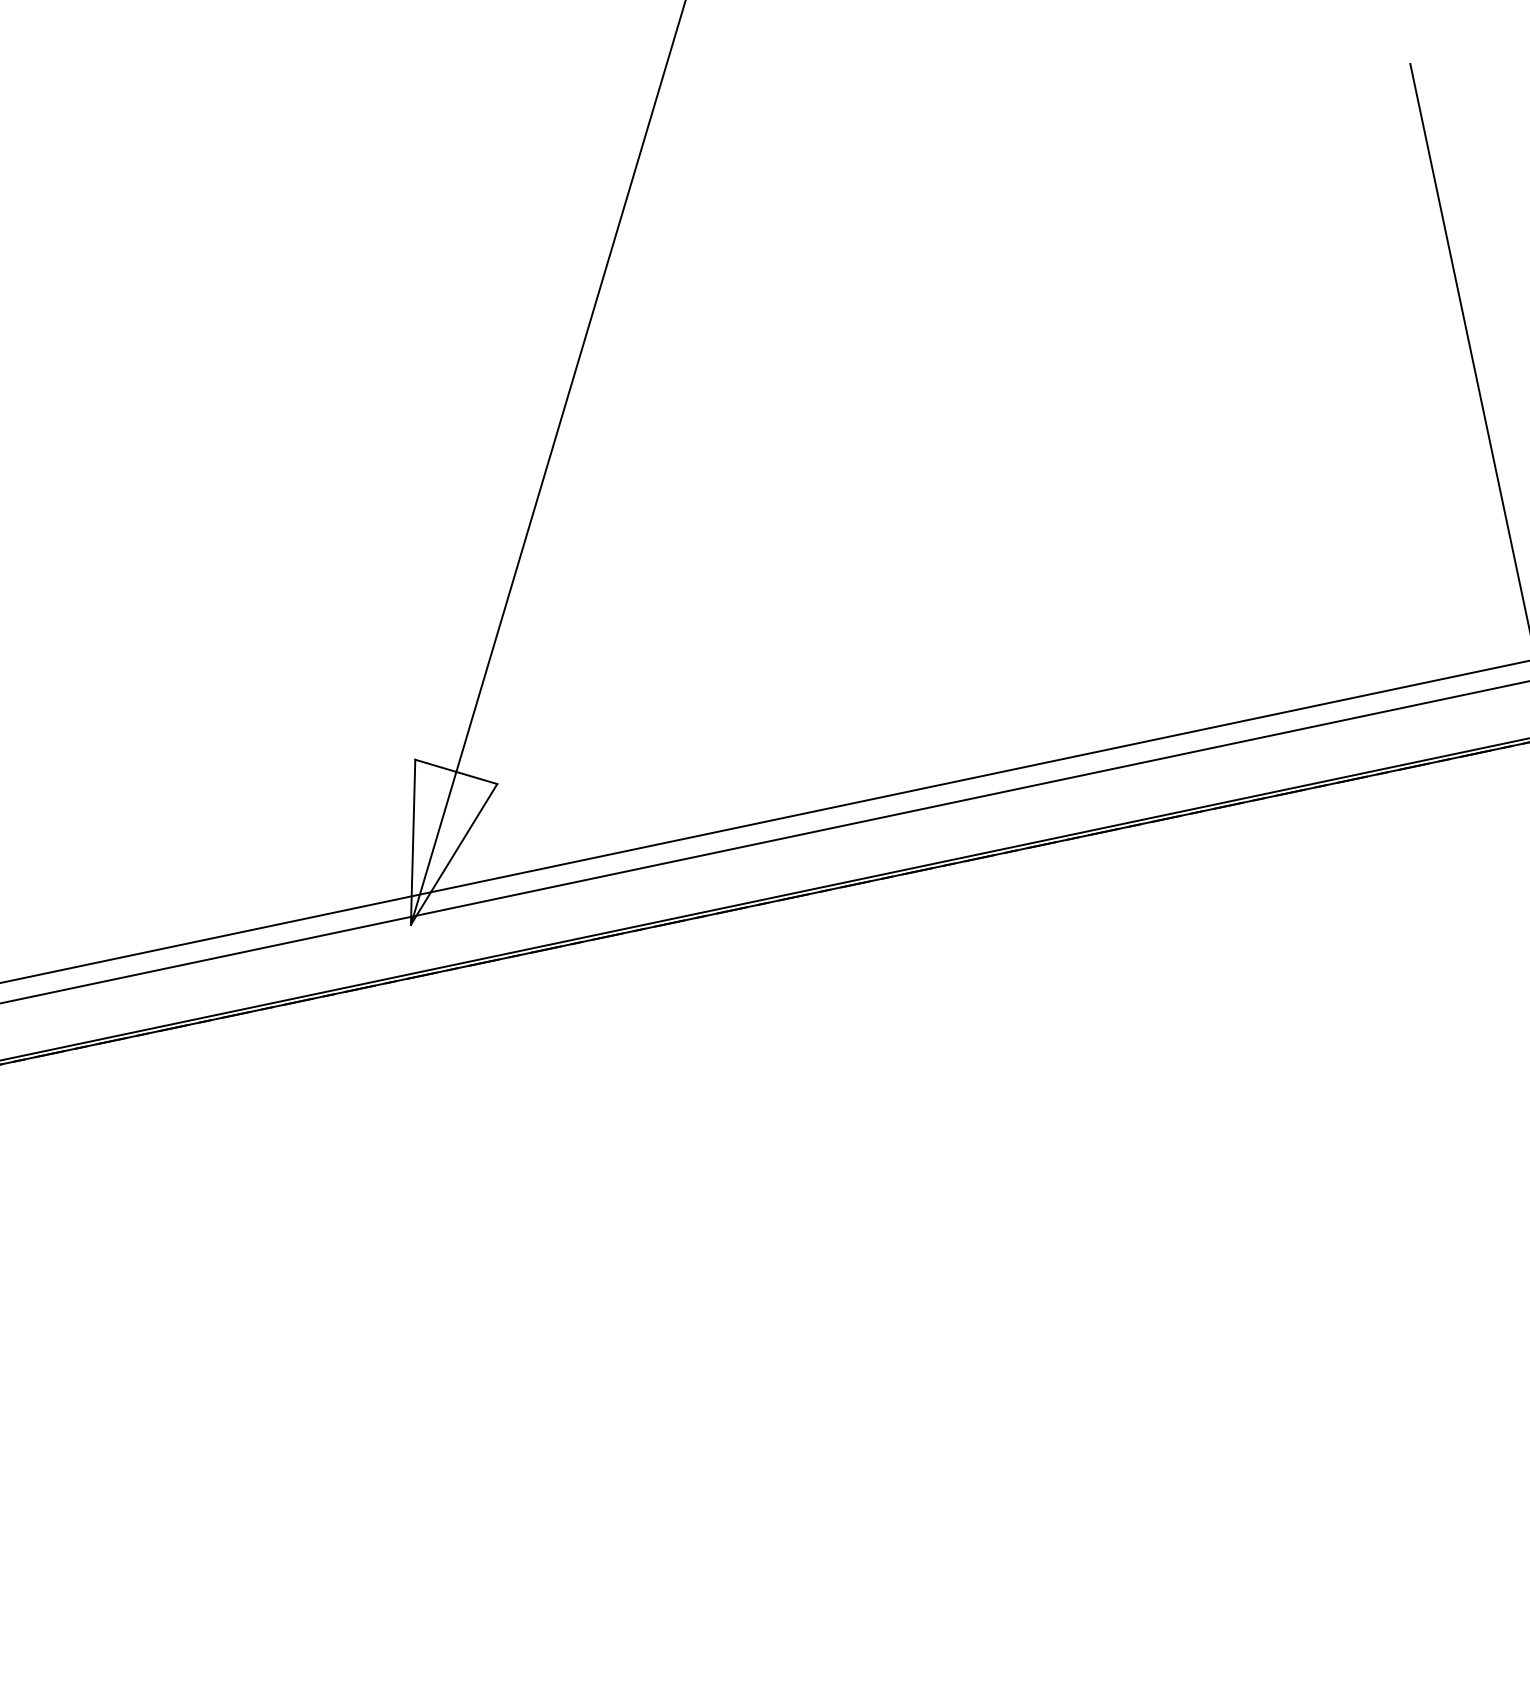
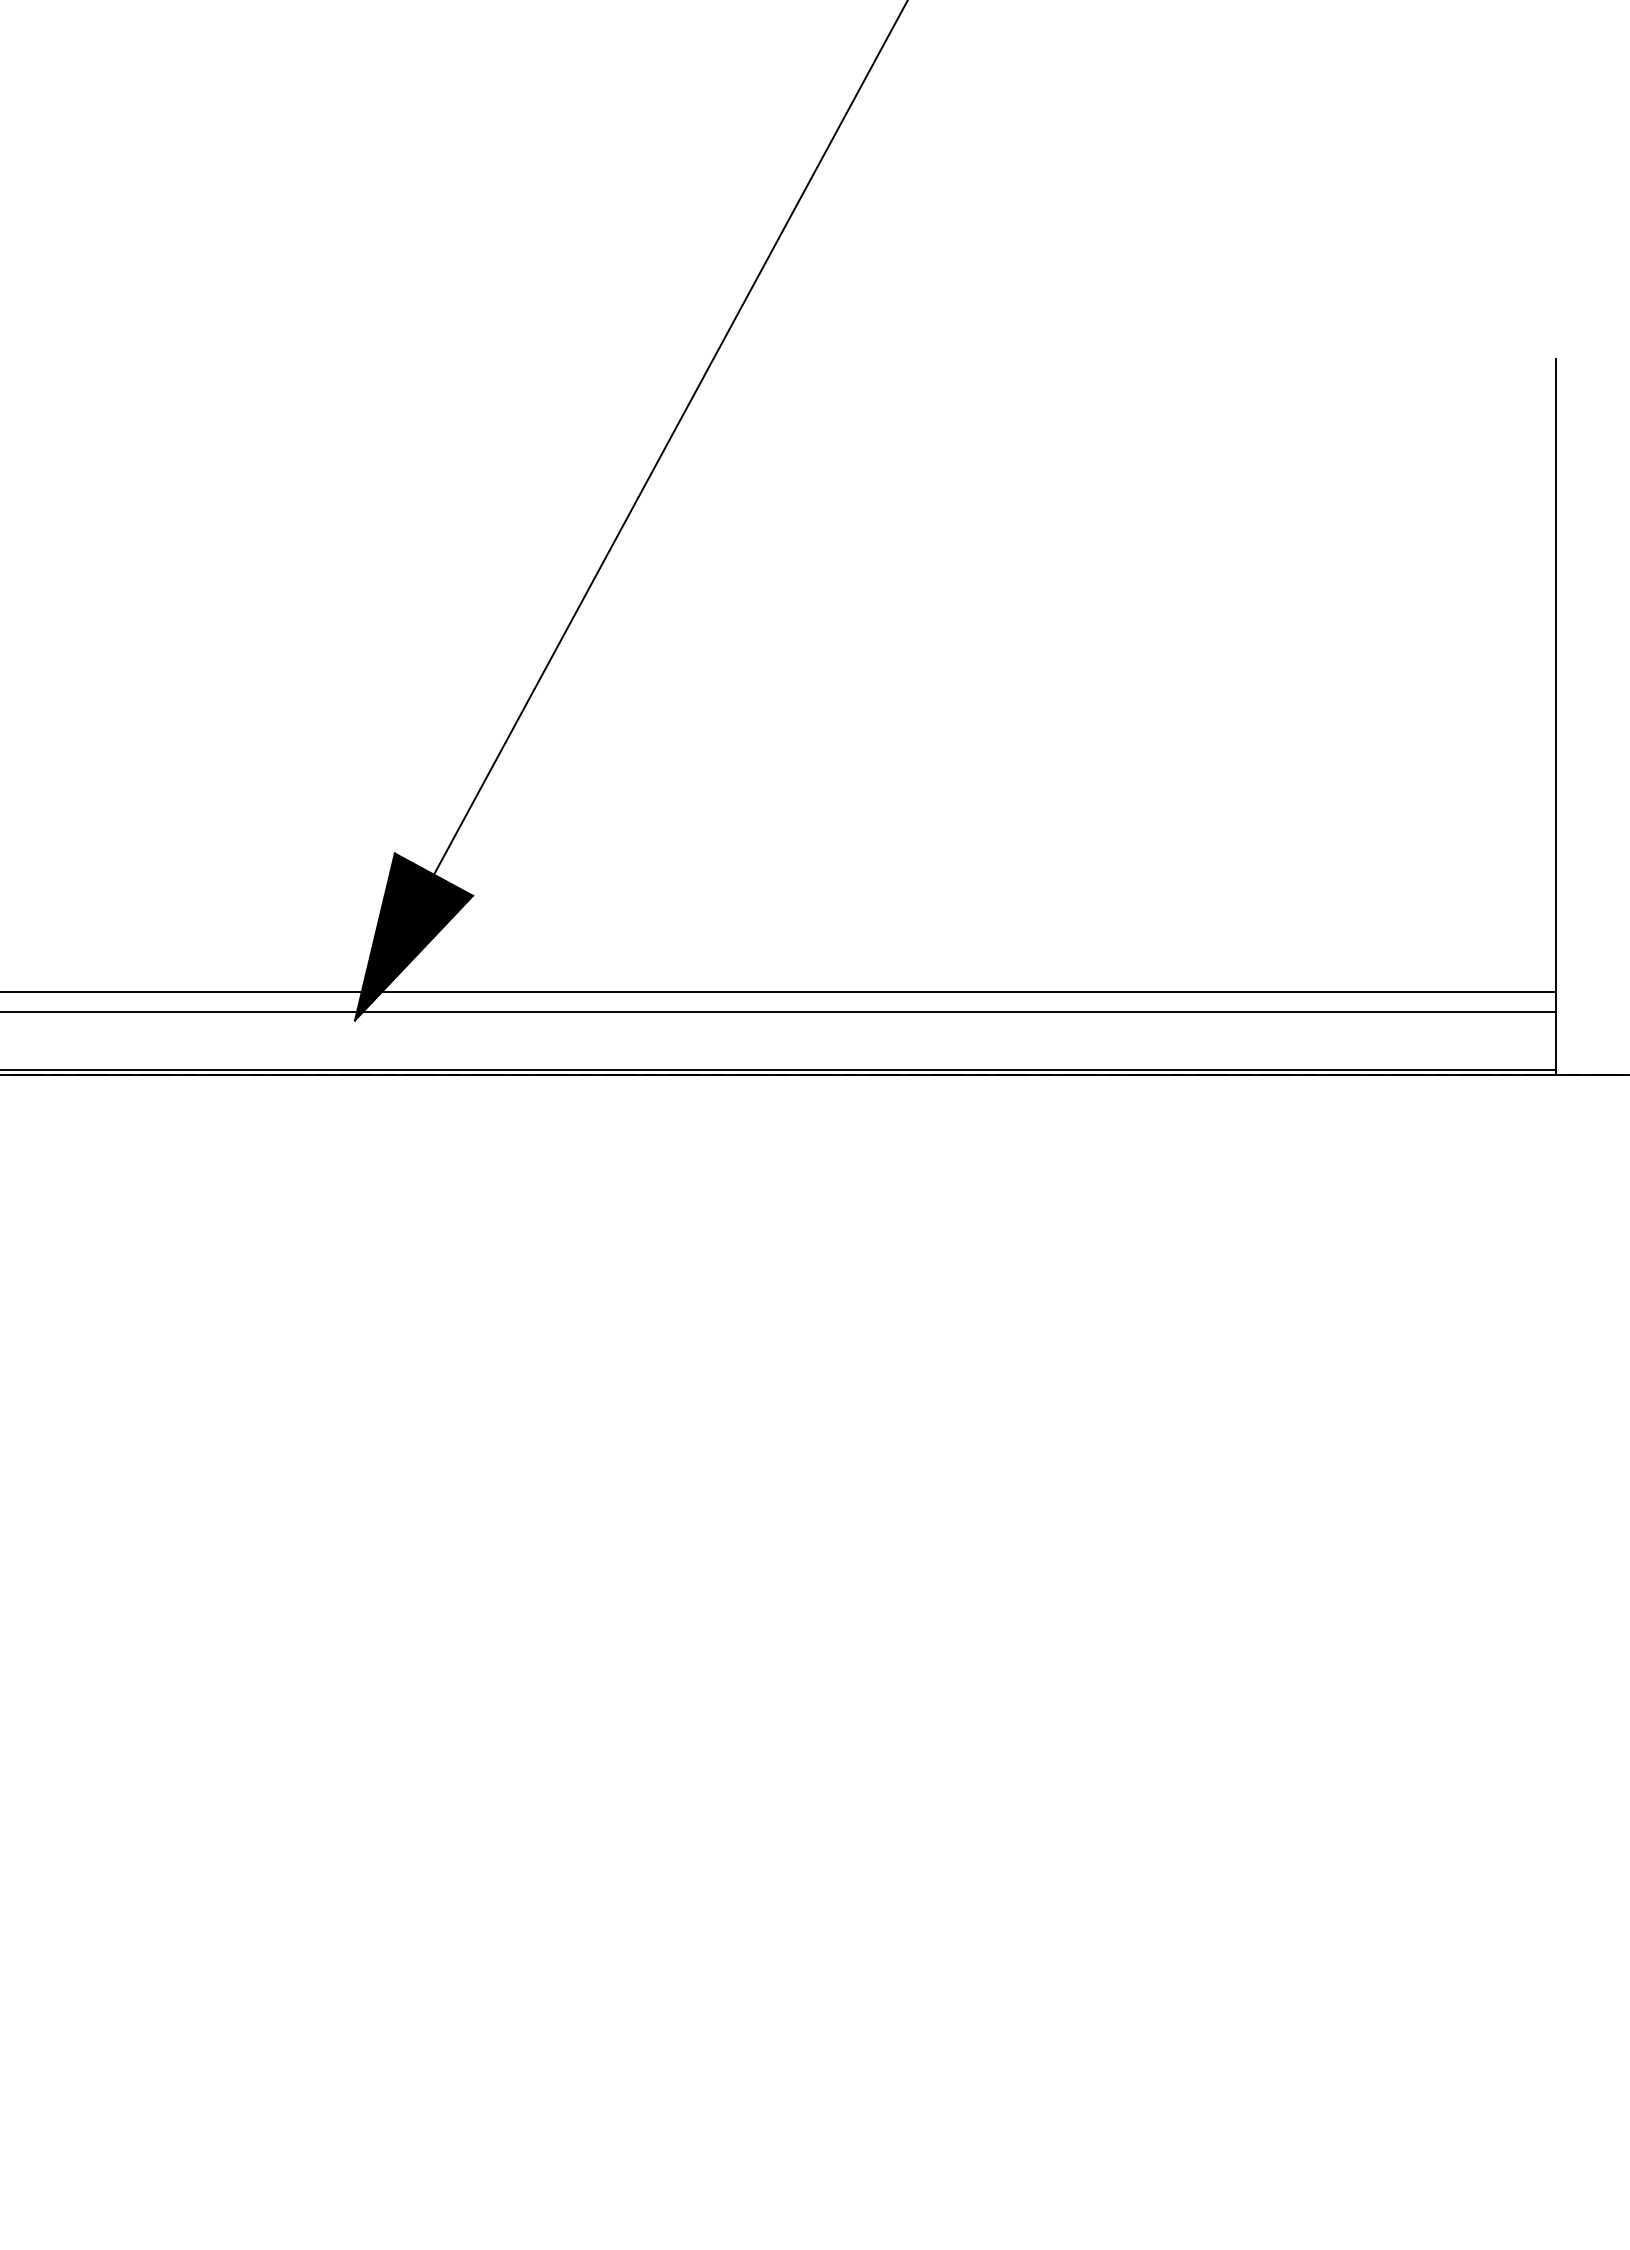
fill: (450, 834) -> (414, 936), added

